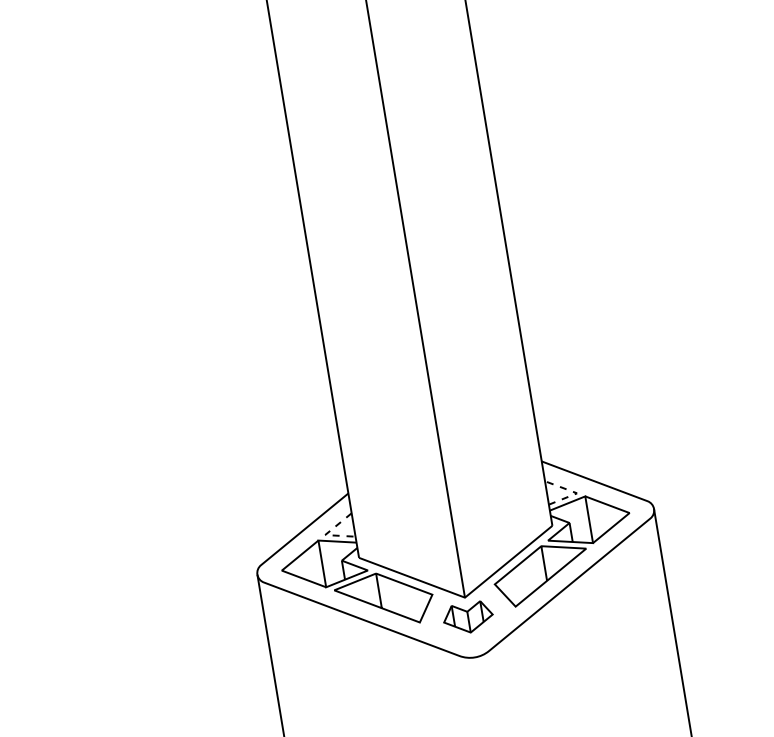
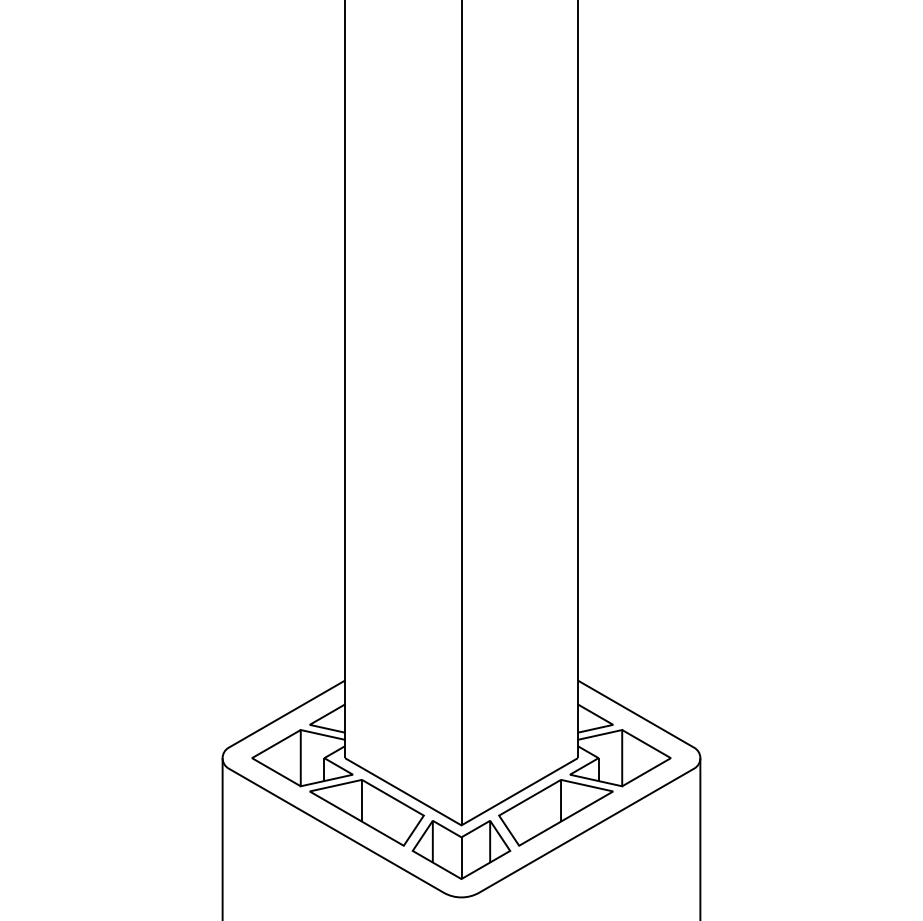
line: (575, 492) -> (611, 723), dashed -> solid
line: (325, 534) -> (310, 724), dashed -> solid
part: (468, 617) -> (461, 849), size x1.67

